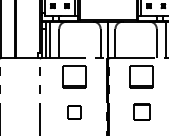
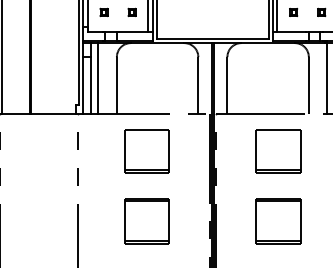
part: (74, 112) -> (146, 221), size x1.67
part: (141, 112) -> (278, 221), size x1.43

